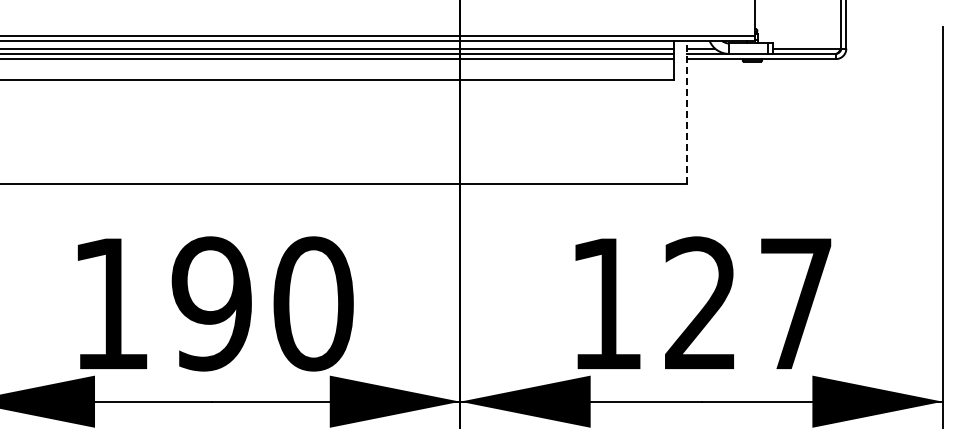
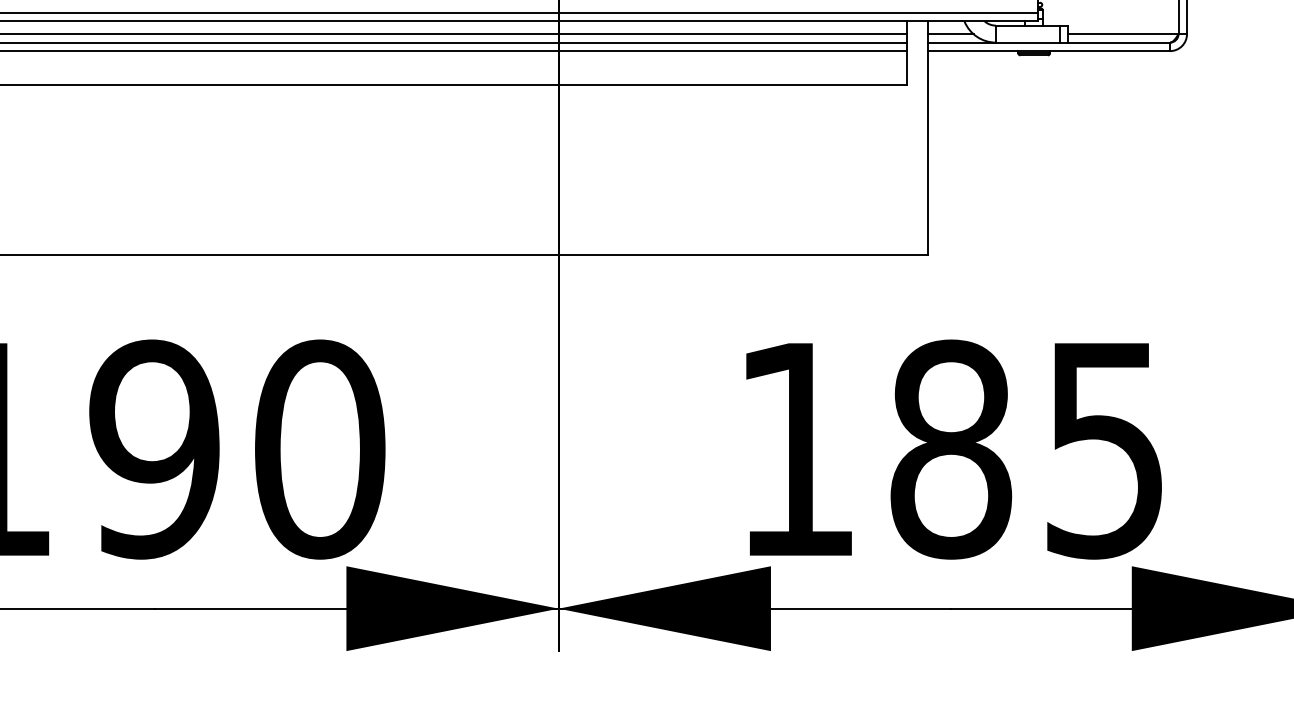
line: (687, 112) -> (928, 138), dashed -> solid
text: (747, 303) -> (1026, 448), 127 -> 185

